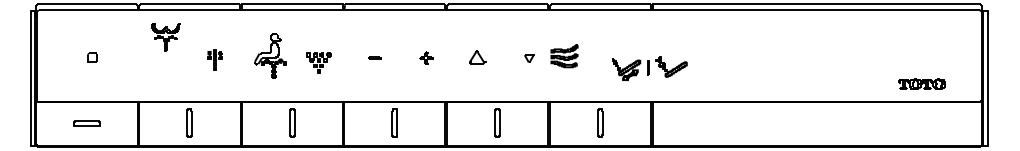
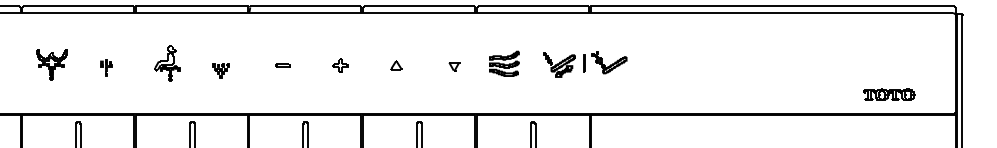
part: (165, 37) -> (51, 65), moved
part: (269, 55) -> (166, 62), size x0.71
part: (564, 56) -> (504, 64), moved
part: (476, 57) -> (395, 65), size x0.62
part: (214, 59) -> (105, 67), size x0.71
part: (318, 62) -> (220, 70), size x0.62
part: (649, 68) -> (585, 64), moved

